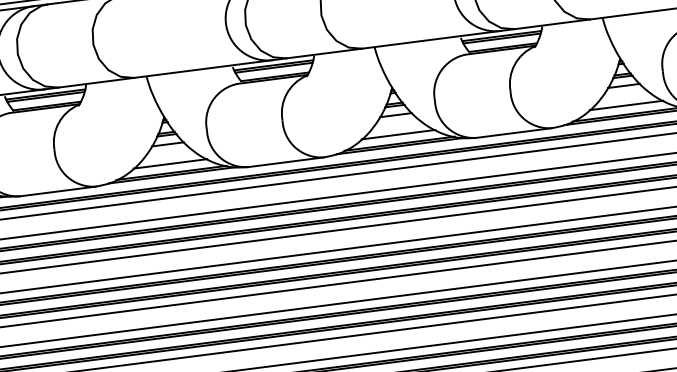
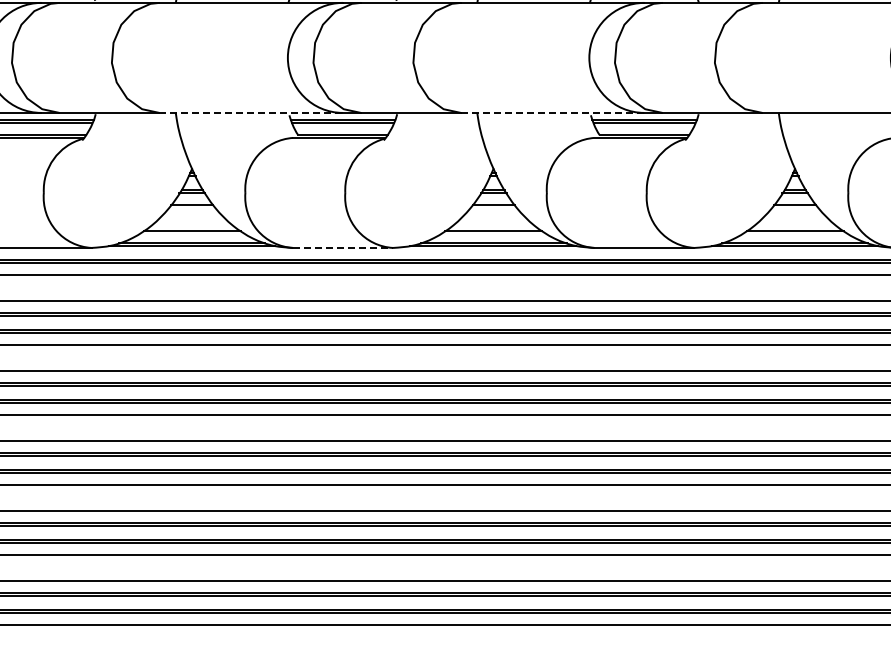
line: (431, 39) -> (552, 112), solid -> dashed
line: (203, 68) -> (251, 112), solid -> dashed
line: (286, 161) -> (343, 247), solid -> dashed

